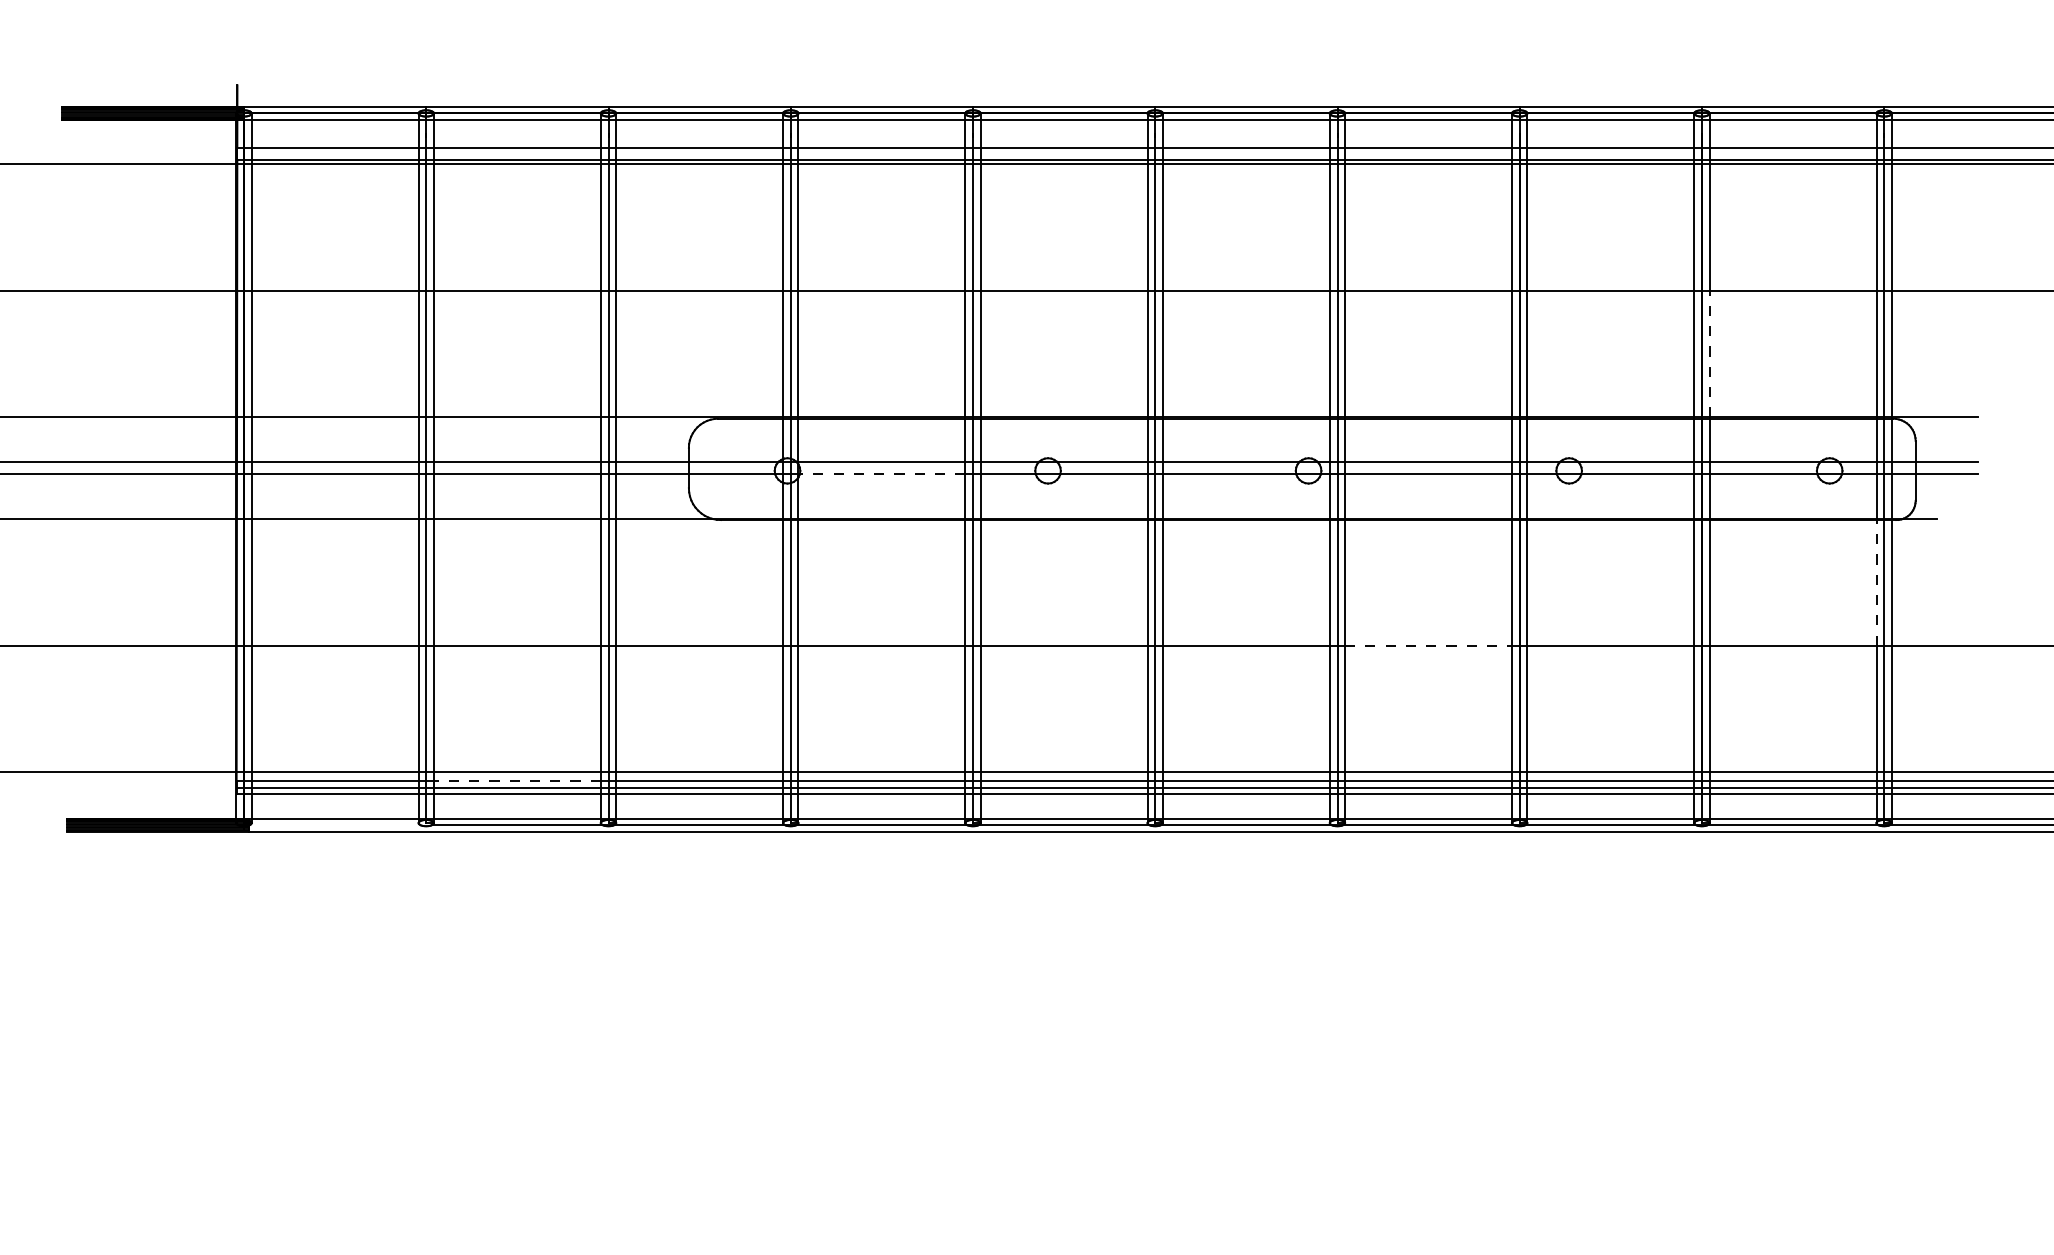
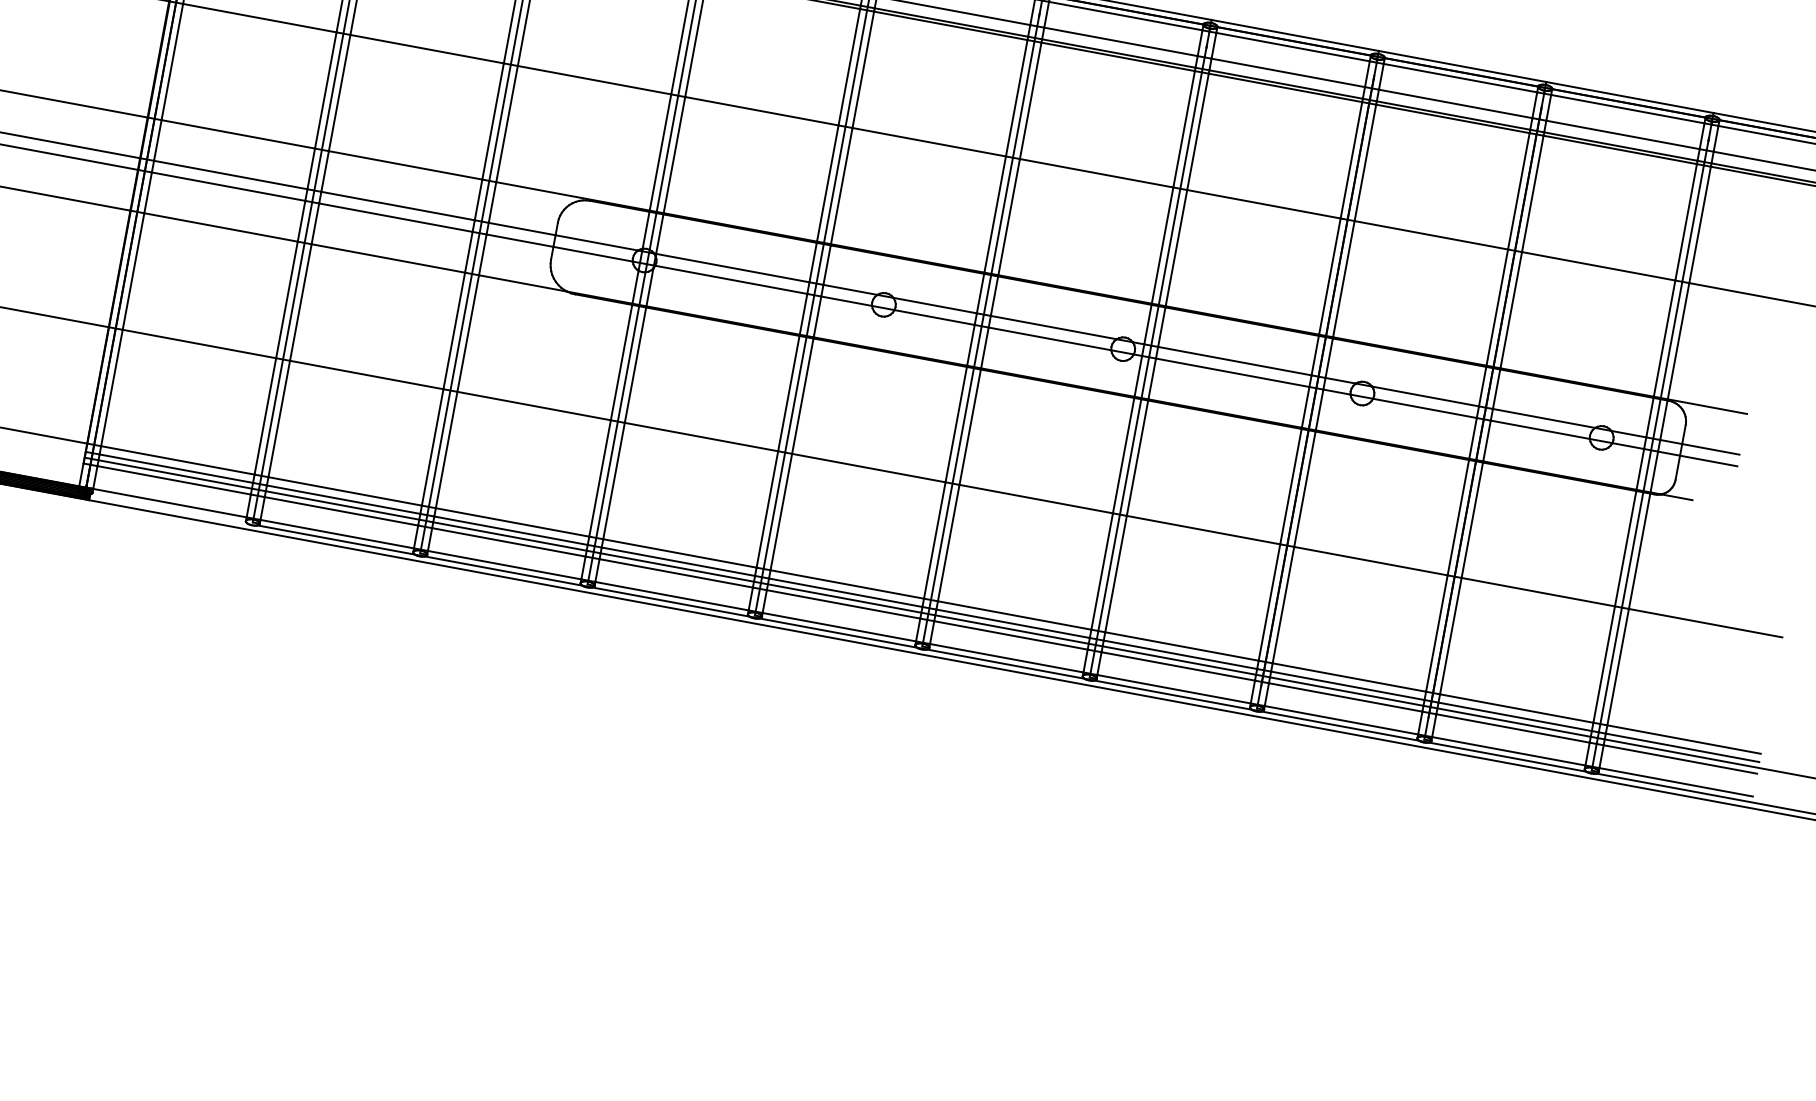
line: (1709, 353) -> (1511, 309), dashed -> solid
line: (882, 474) -> (731, 279), dashed -> solid
line: (1876, 582) -> (1625, 548), dashed -> solid
line: (1428, 645) -> (1203, 529), dashed -> solid
line: (517, 781) -> (343, 499), dashed -> solid

